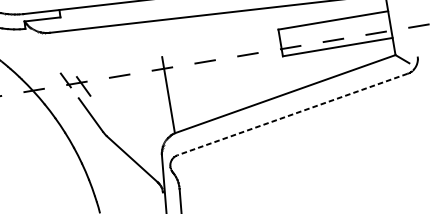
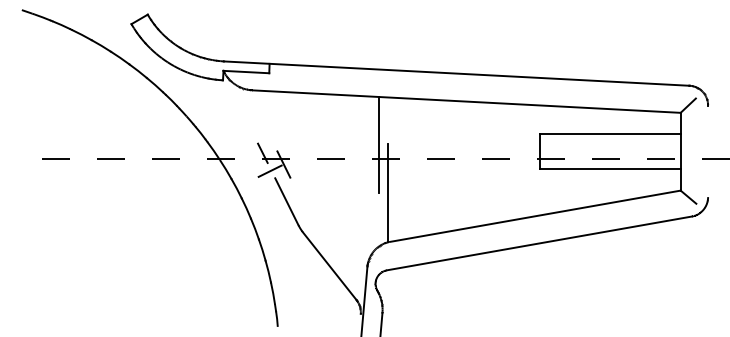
line: (154, 58) -> (378, 144), added
line: (74, 92) -> (271, 170), added
line: (292, 114) -> (539, 243), dashed -> solid

